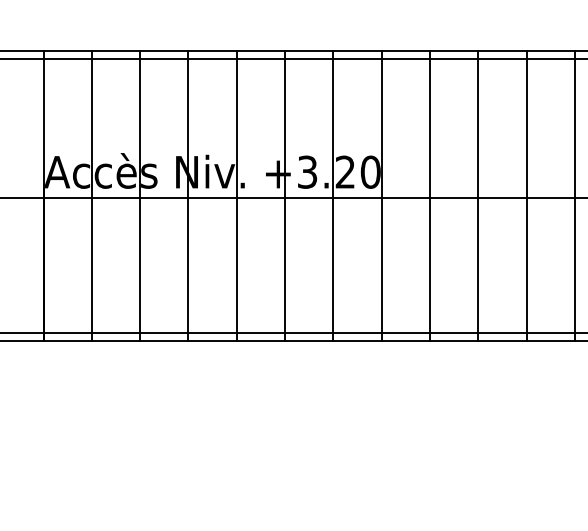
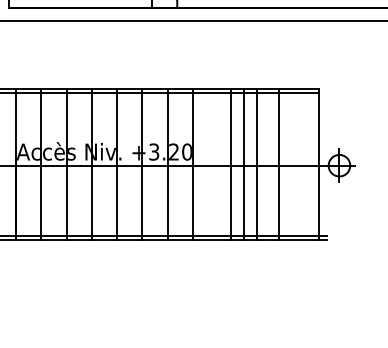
line: (430, 196) -> (231, 164), moved
line: (526, 196) -> (256, 164), moved
line: (575, 196) -> (279, 164), moved

